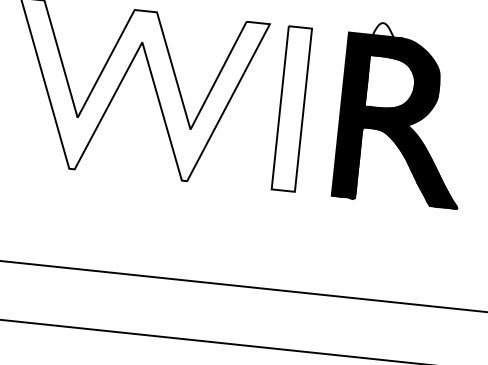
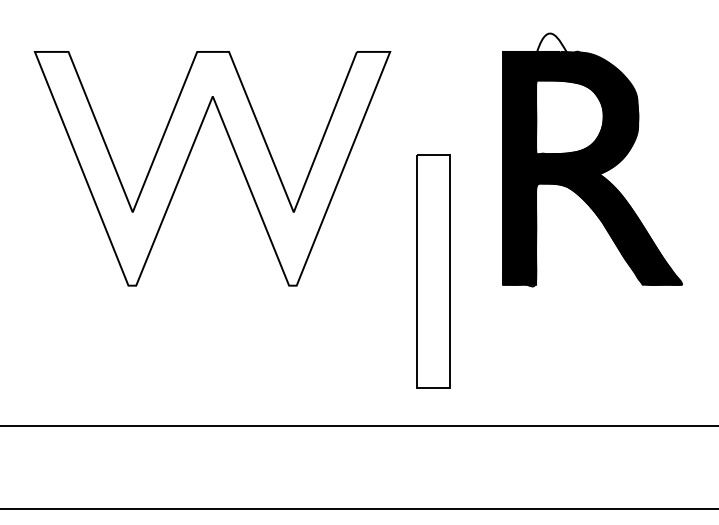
part: (291, 109) -> (433, 271), moved

